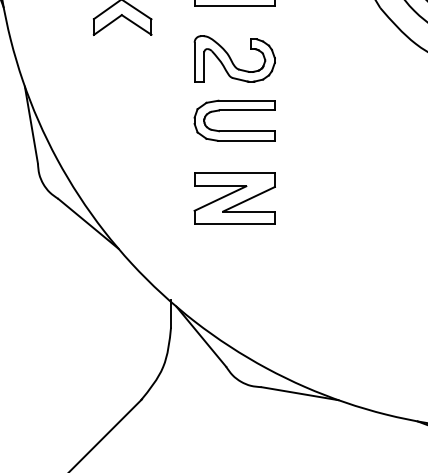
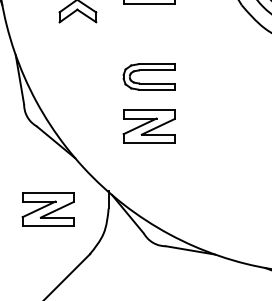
part: (233, 58) -> (148, 37), removed
part: (74, 329) -> (47, 209), added

